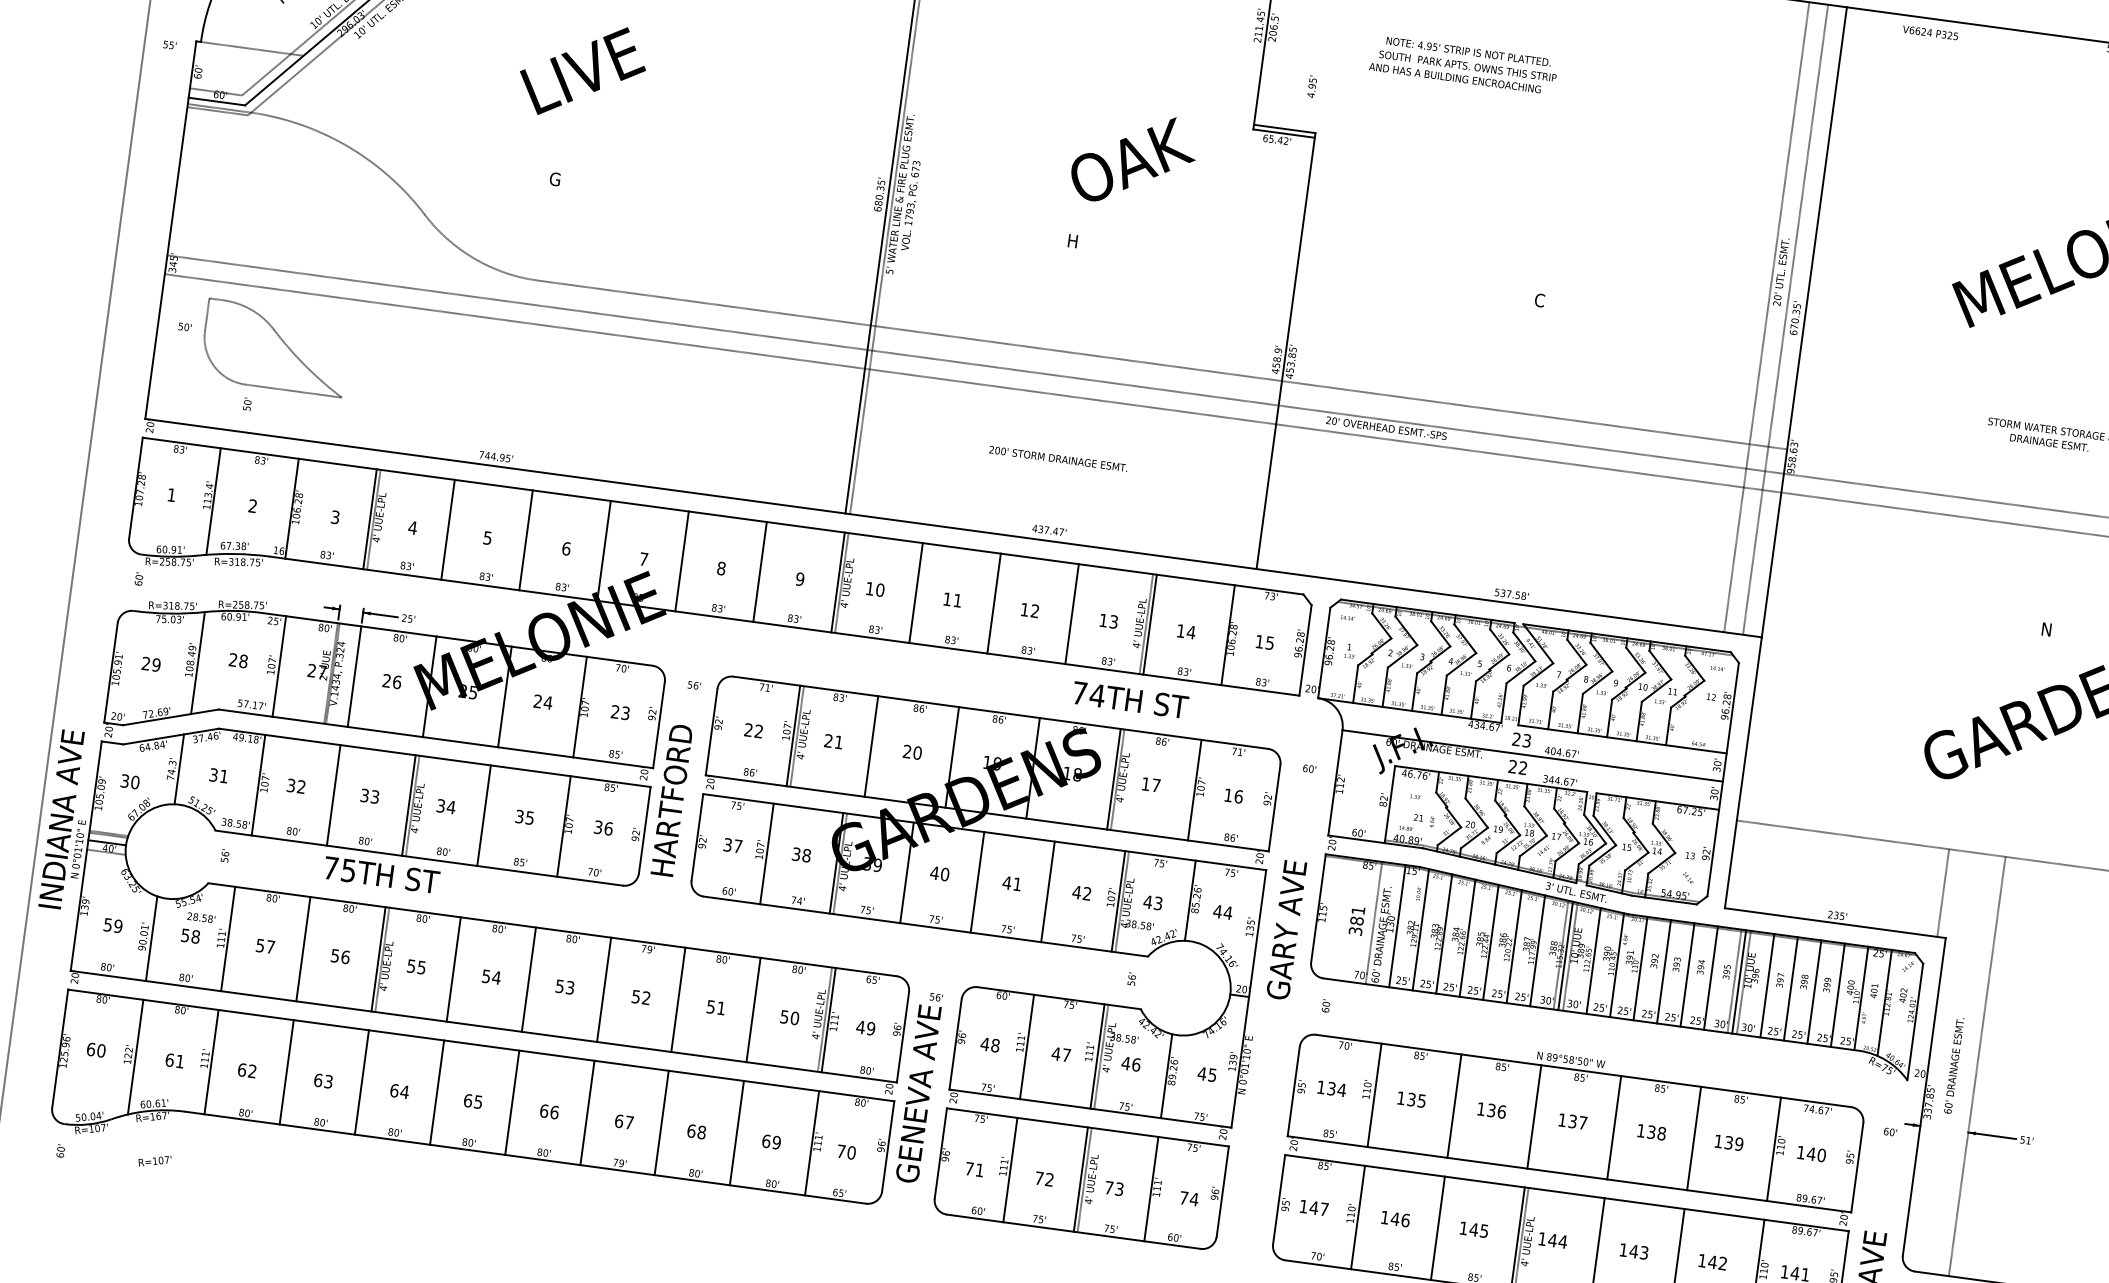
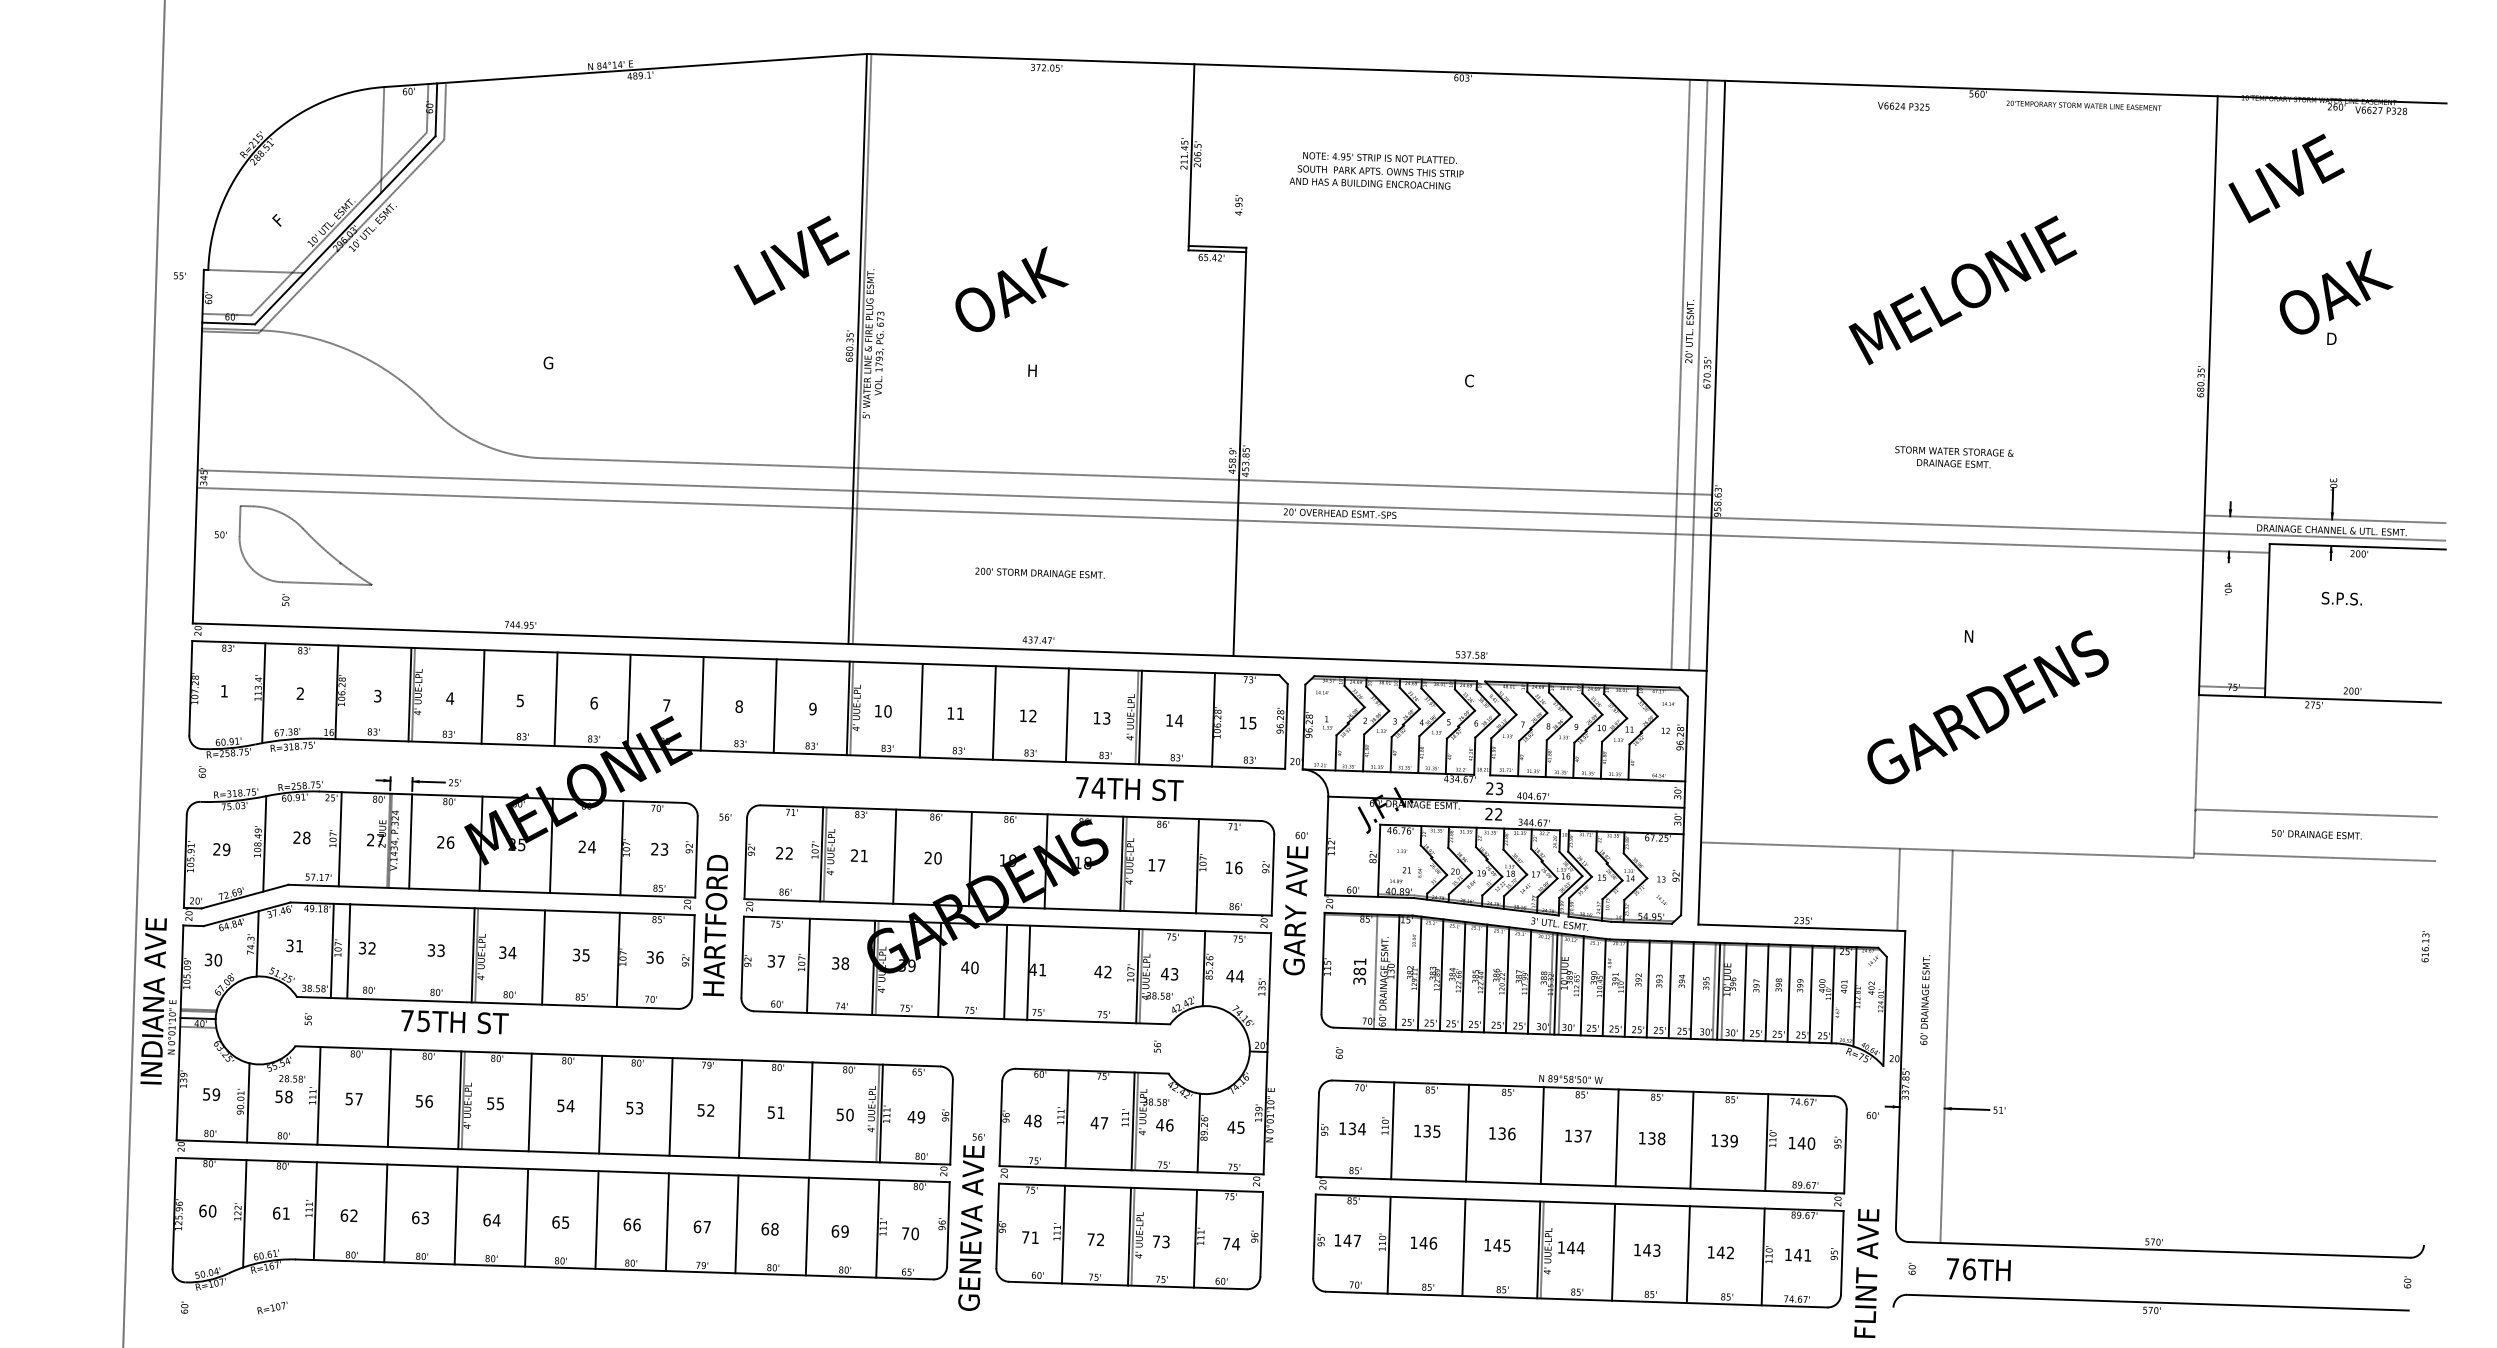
text: (1930, 32) -> (1903, 106), moved
text: (582, 71) -> (791, 260), moved
text: (1134, 158) -> (1012, 288), moved
line: (333, 795) -> (348, 951), moved
line: (1047, 892) -> (1028, 973), moved
text: (1286, 929) -> (1295, 910), moved
text: (1953, 1064) -> (1924, 999), moved
text: (919, 1086) -> (971, 1221), moved

